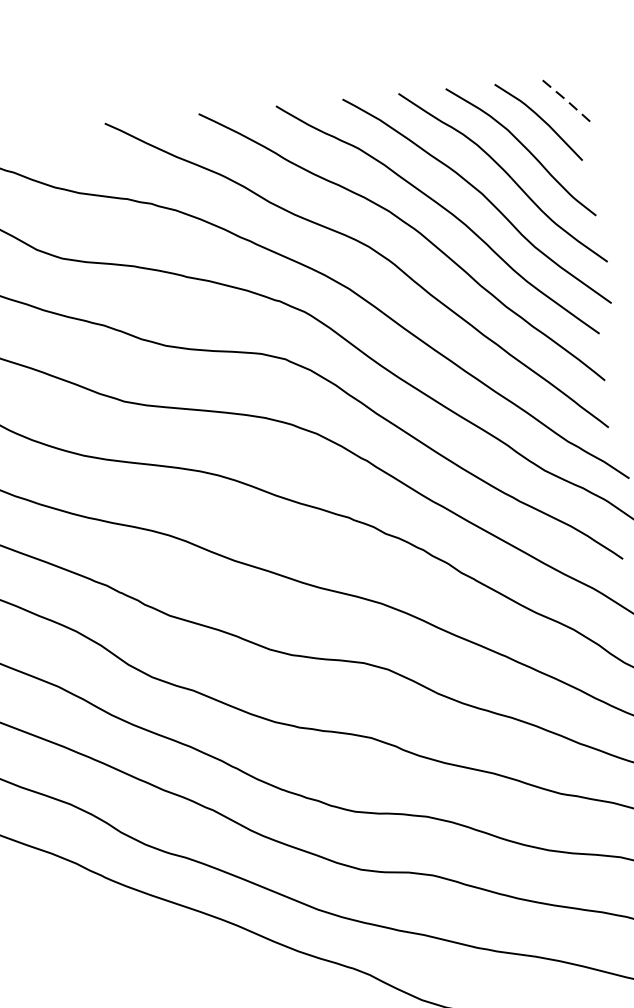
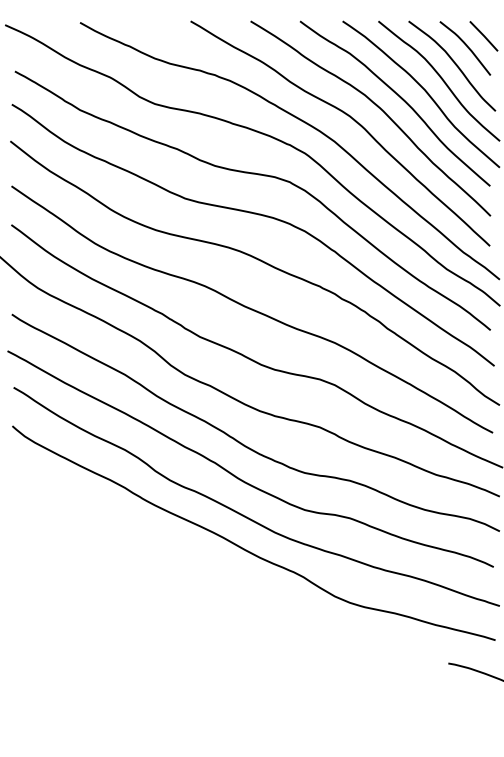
line: (566, 100) -> (484, 36), dashed -> solid

